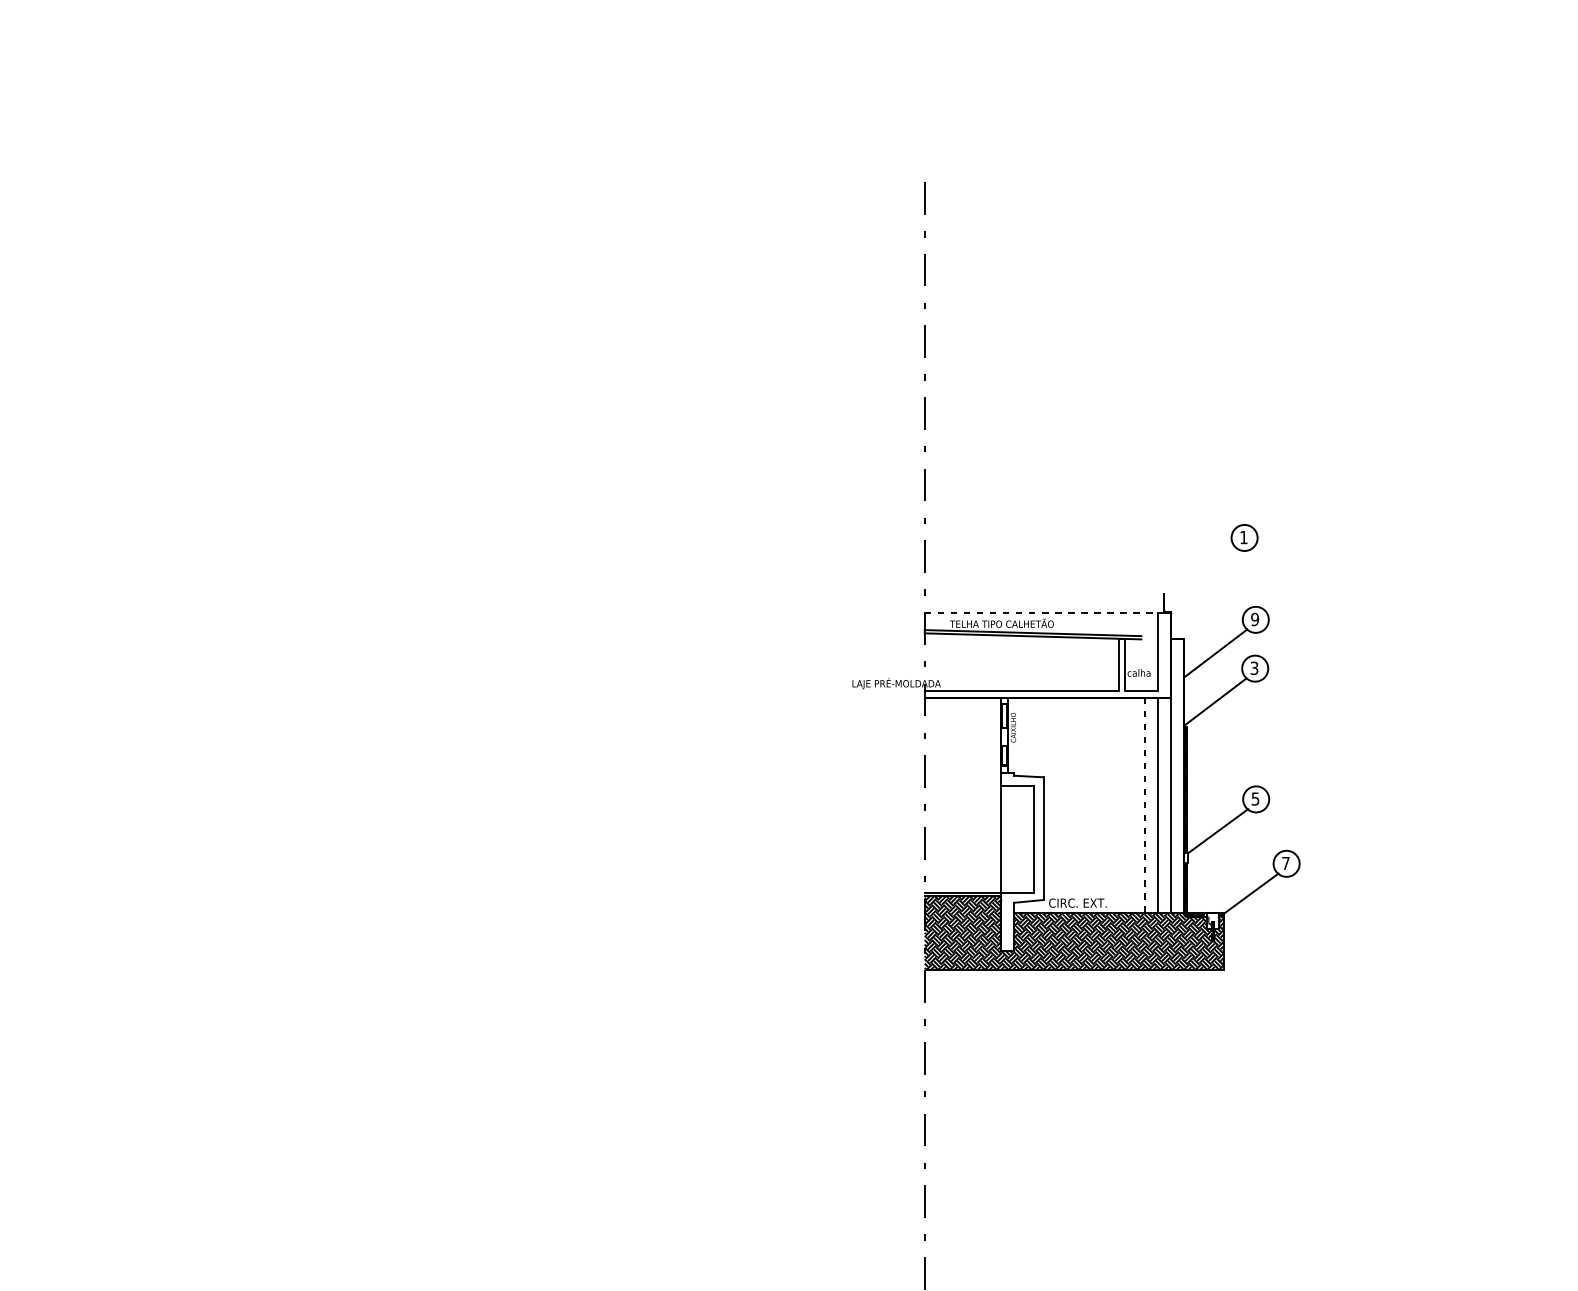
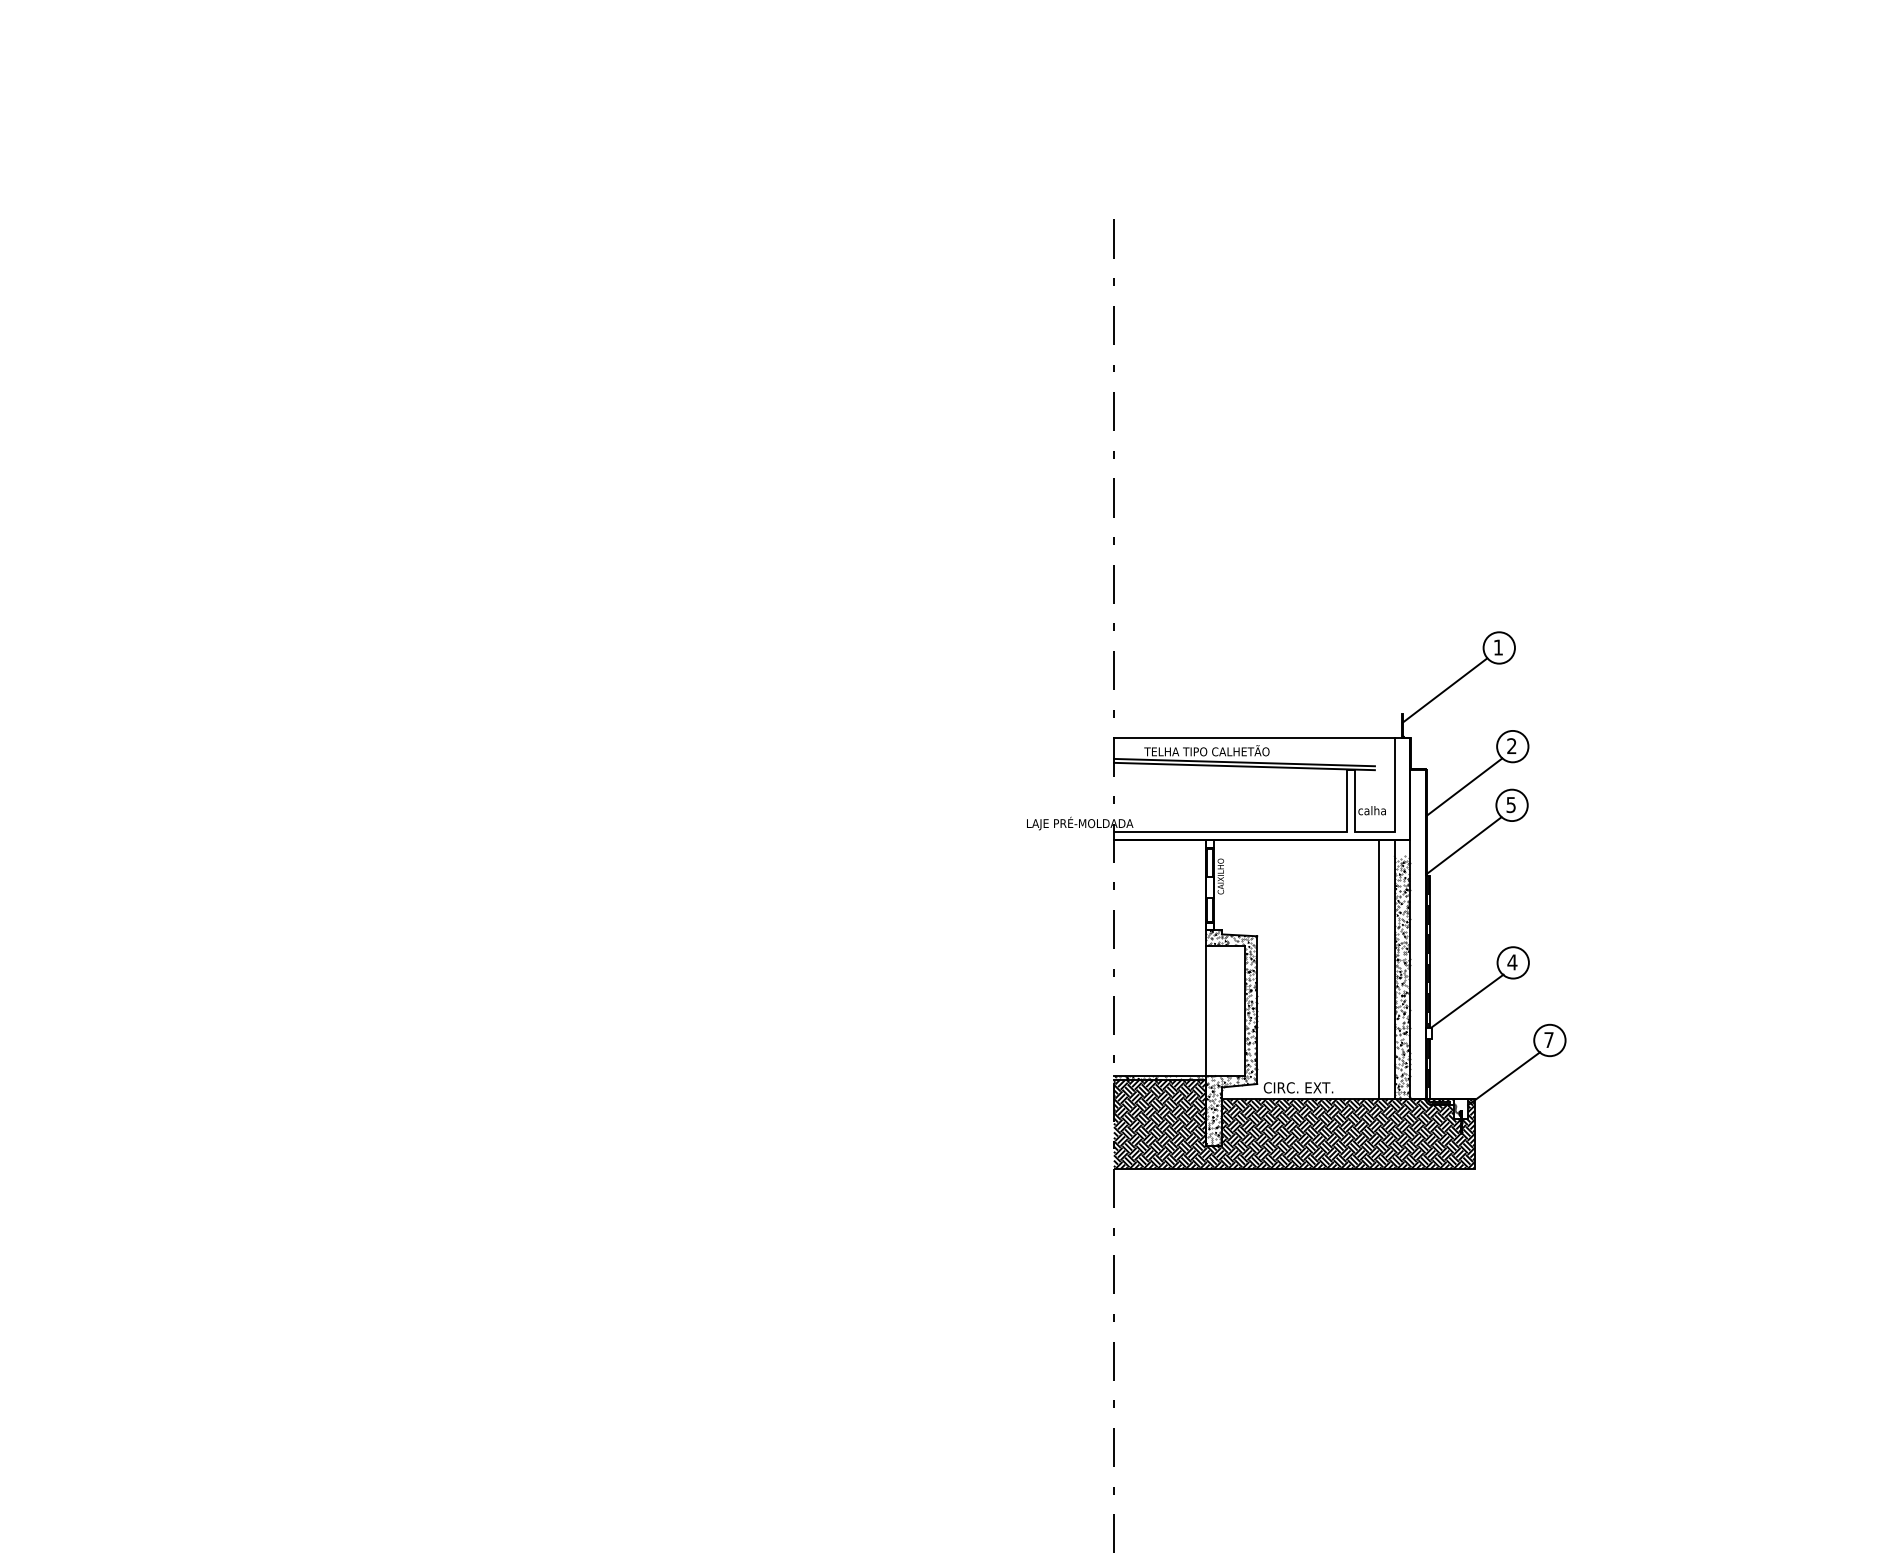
line: (1199, 573) -> (1444, 690), added
line: (1041, 613) -> (1254, 738), dashed -> solid
text: (1254, 619) -> (1511, 746), 9 -> 2
text: (1254, 667) -> (1511, 804), 3 -> 5
text: (1255, 799) -> (1512, 962), 5 -> 4
line: (1144, 805) -> (1378, 970), dashed -> solid
hatch: (1164, 811) -> (1402, 977), added
hatch: (984, 861) -> (1186, 1037), added

